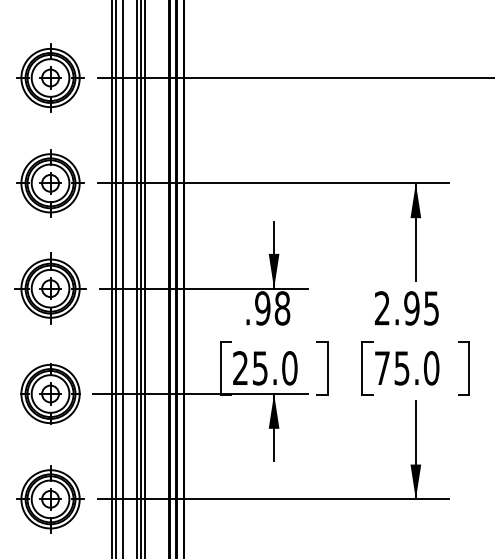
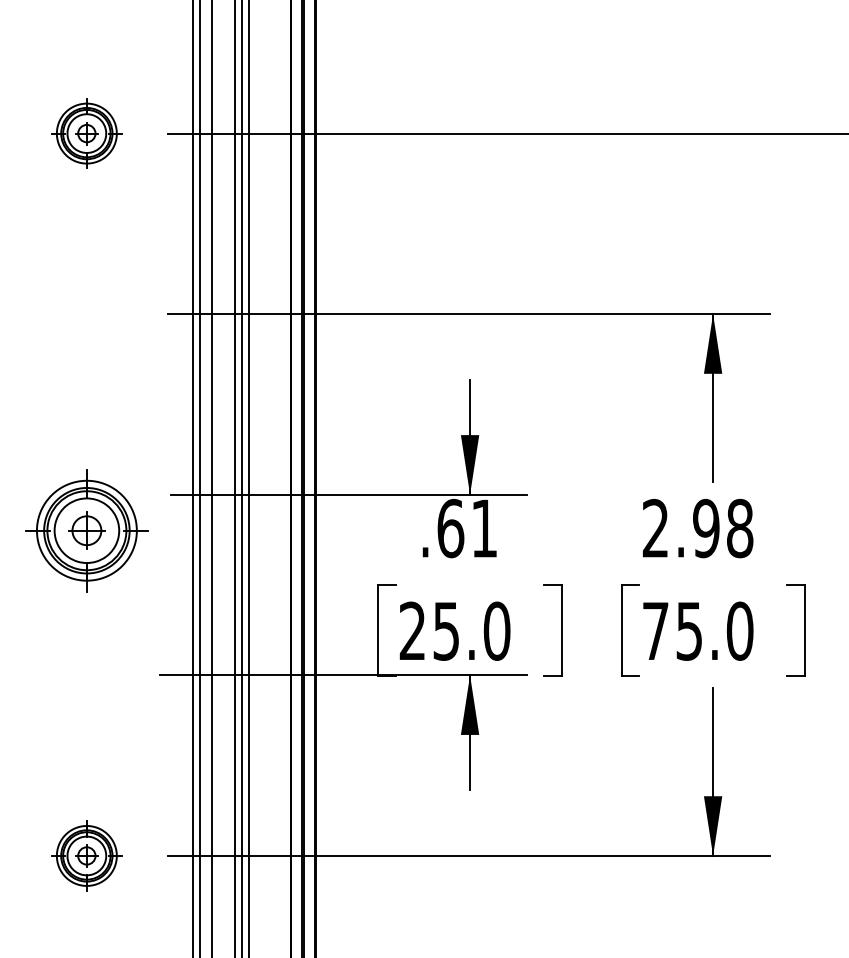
part: (50, 77) -> (86, 132), size x0.6
part: (50, 183) -> (86, 314), removed
part: (50, 288) -> (86, 530), moved
text: (272, 308) -> (467, 528), .98 -> .61
text: (431, 308) -> (739, 528), 2.95 -> 2.98
part: (50, 393) -> (86, 674), removed
part: (50, 499) -> (86, 856), size x0.6

